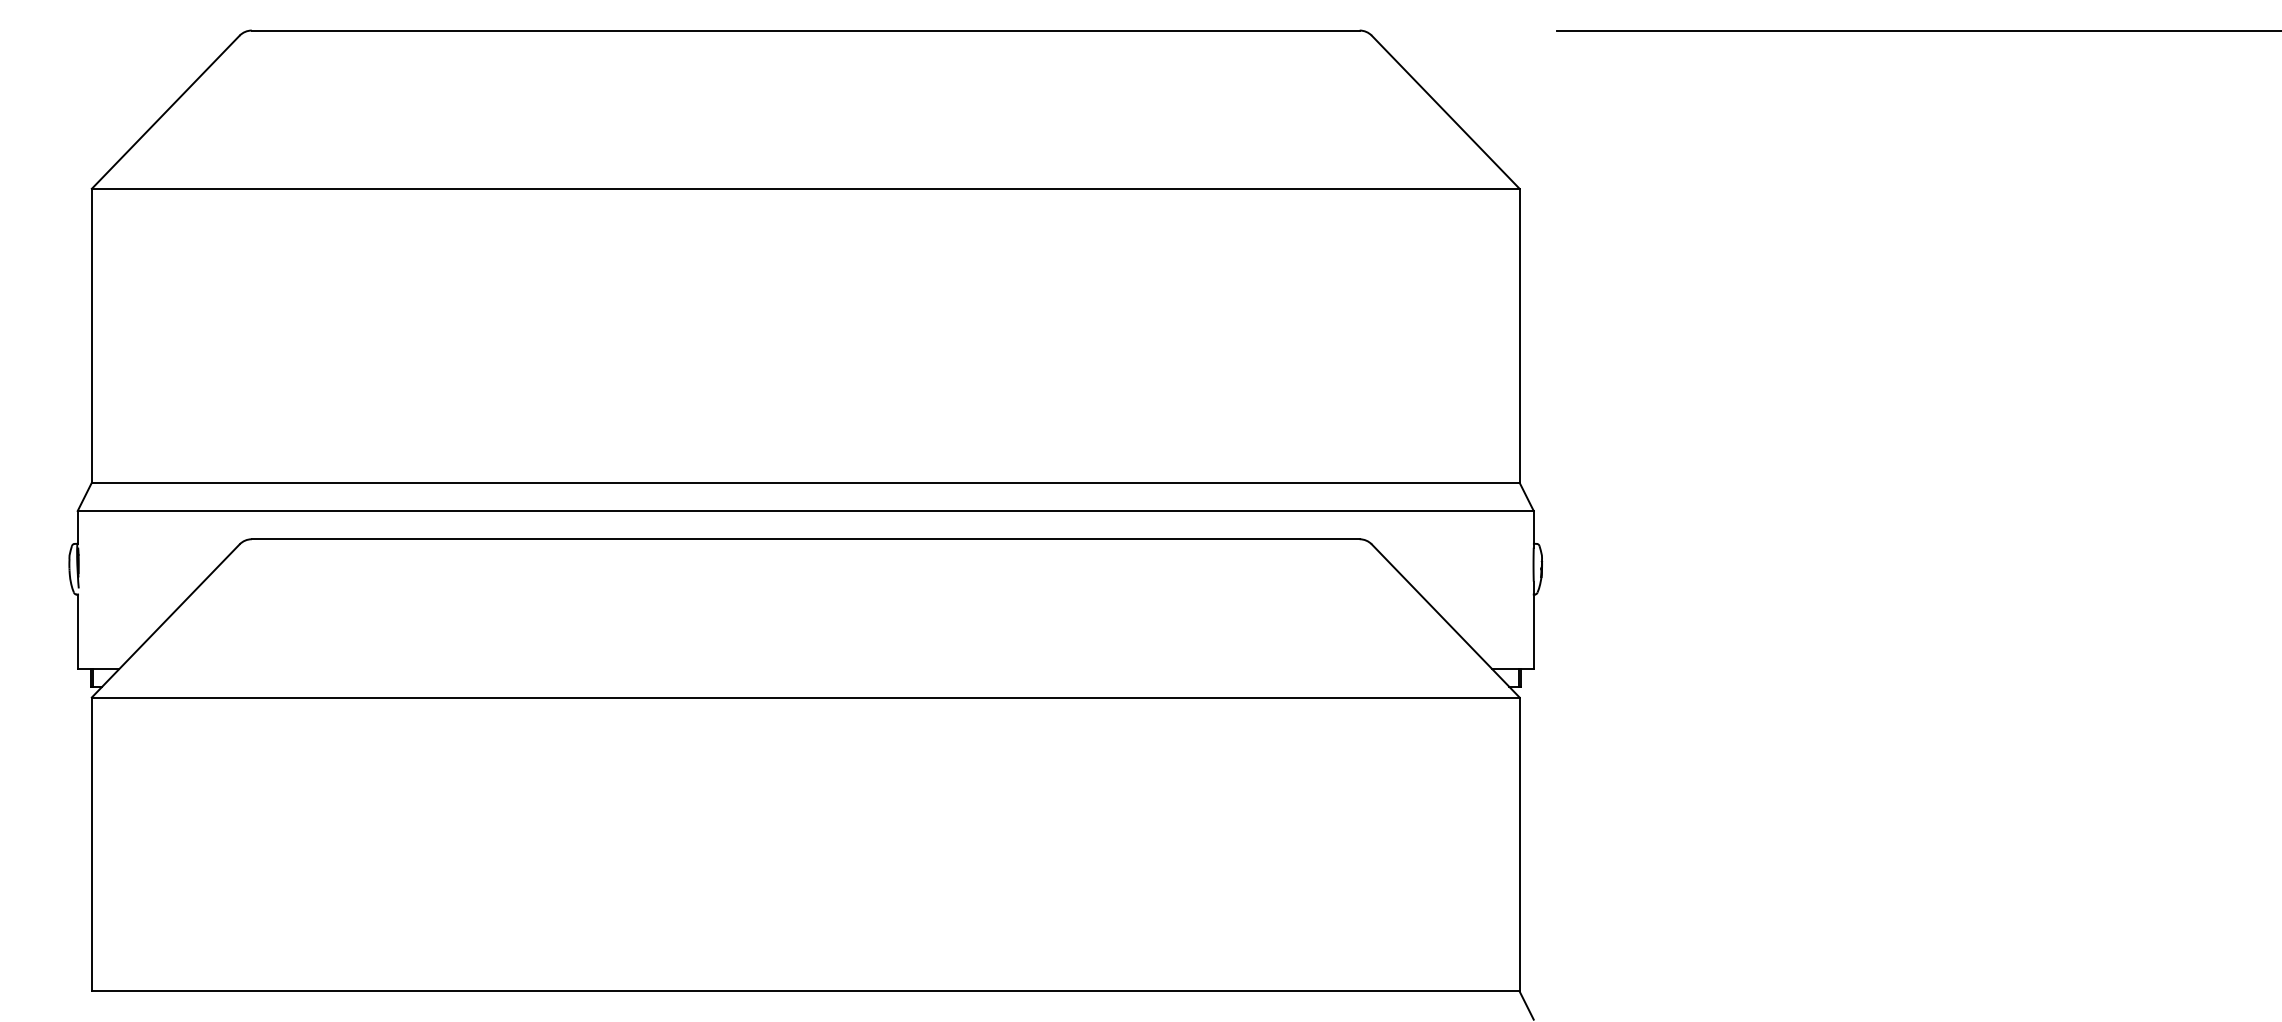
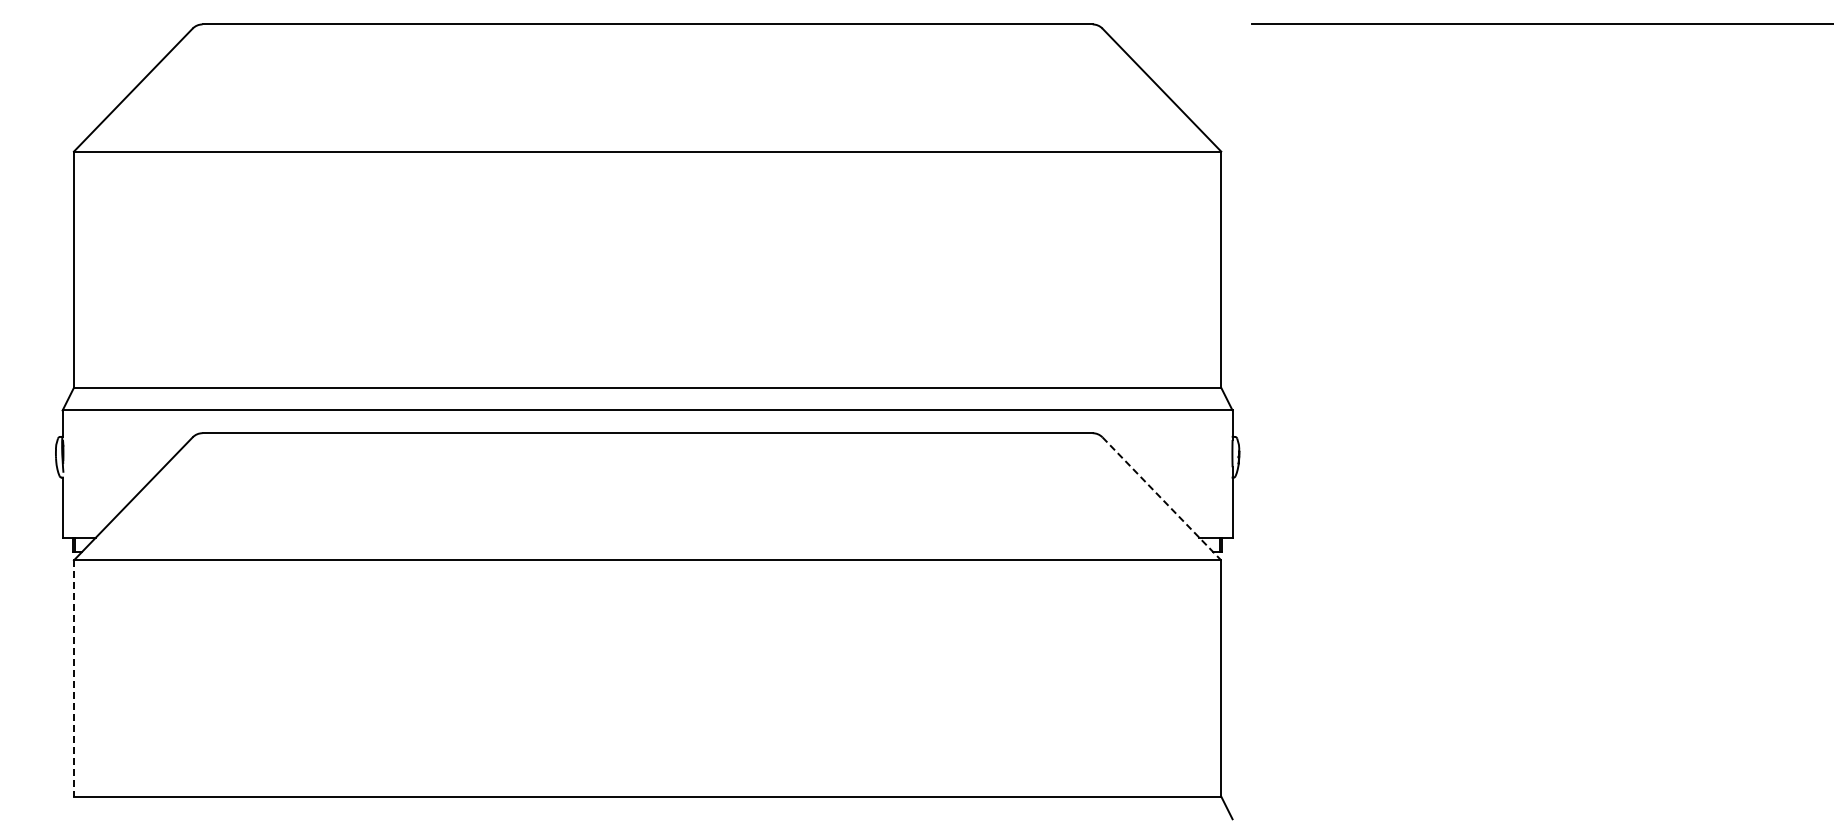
line: (1446, 621) -> (1162, 499), solid -> dashed
line: (91, 844) -> (73, 678), solid -> dashed

